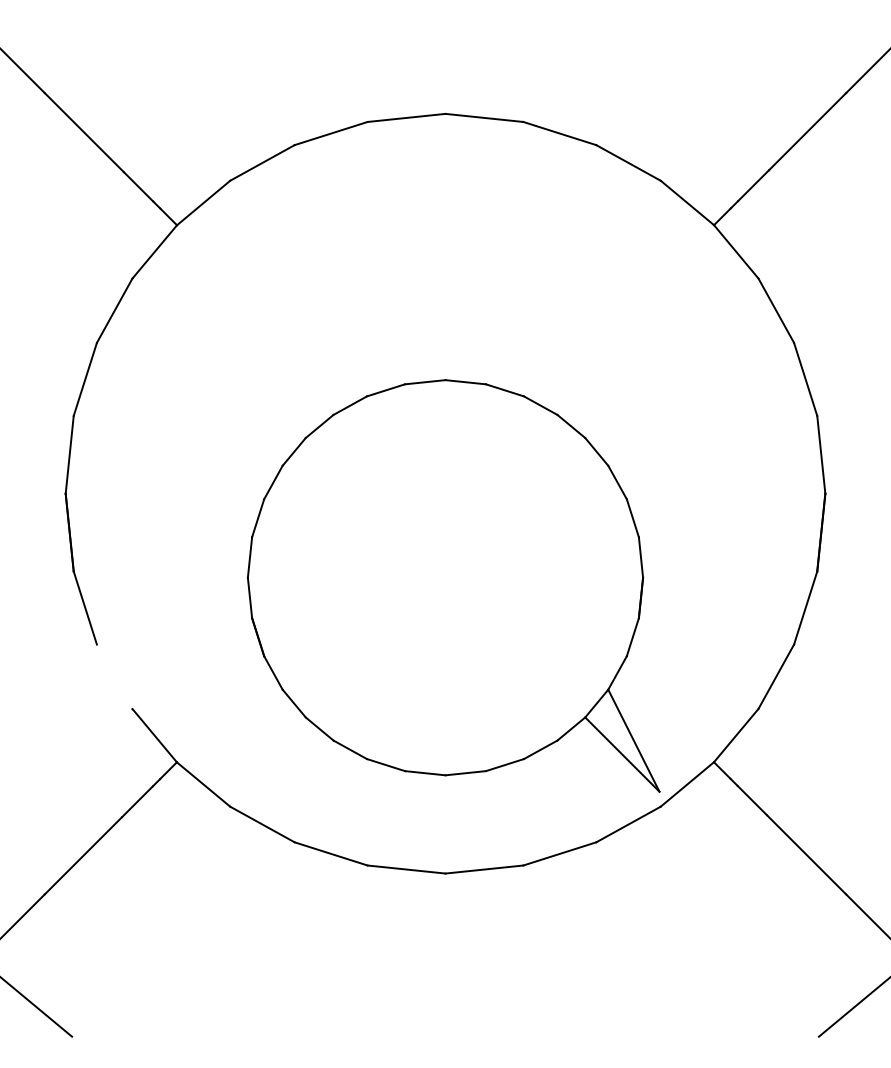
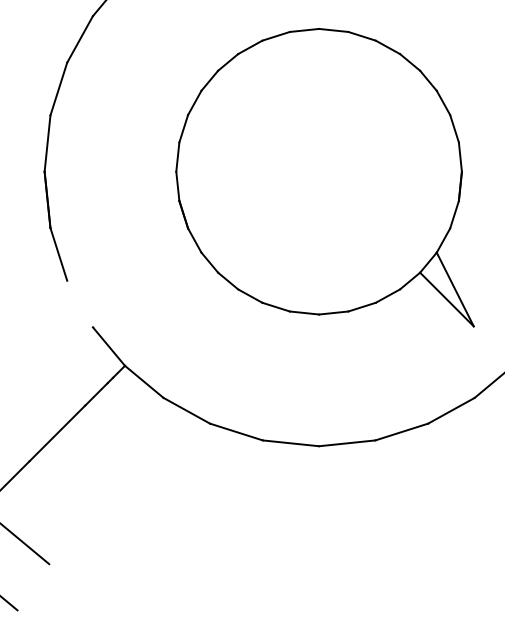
part: (453, 585) -> (324, 177), moved

